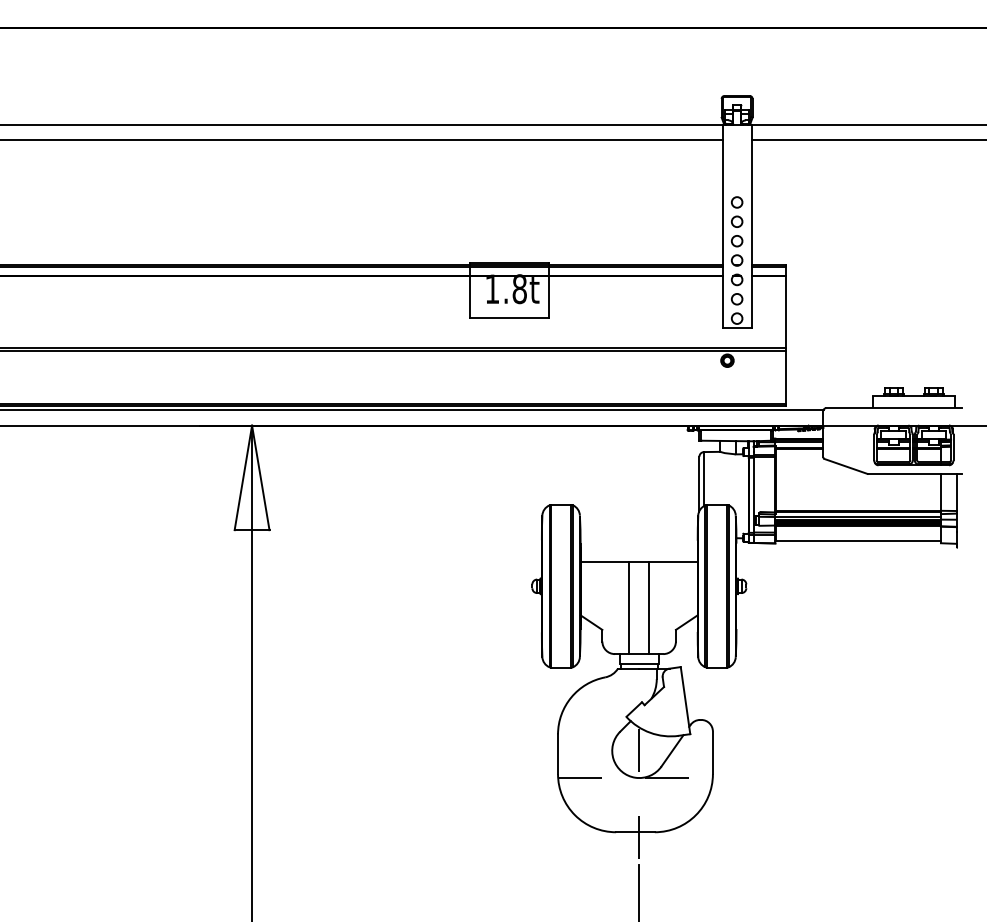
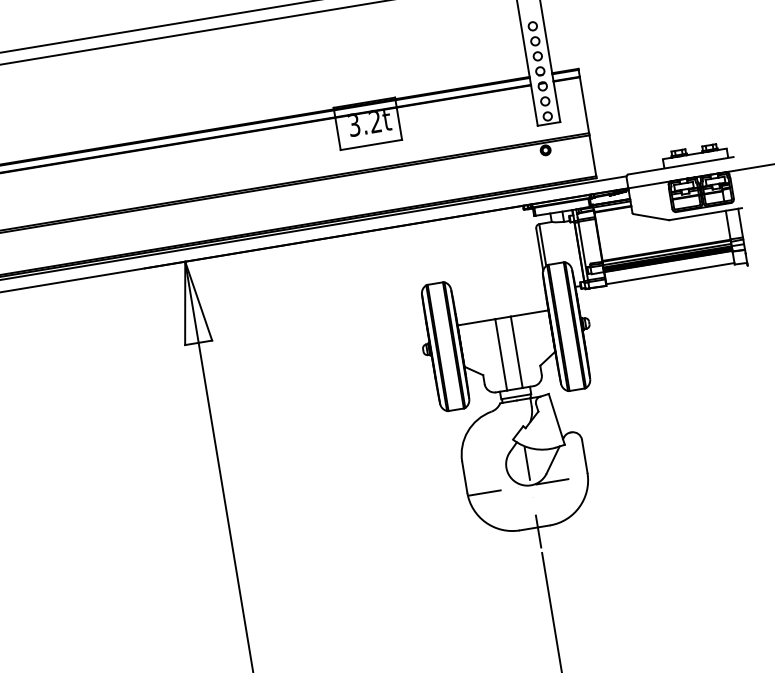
text: (505, 289) -> (364, 123), 1.8t -> 3.2t

